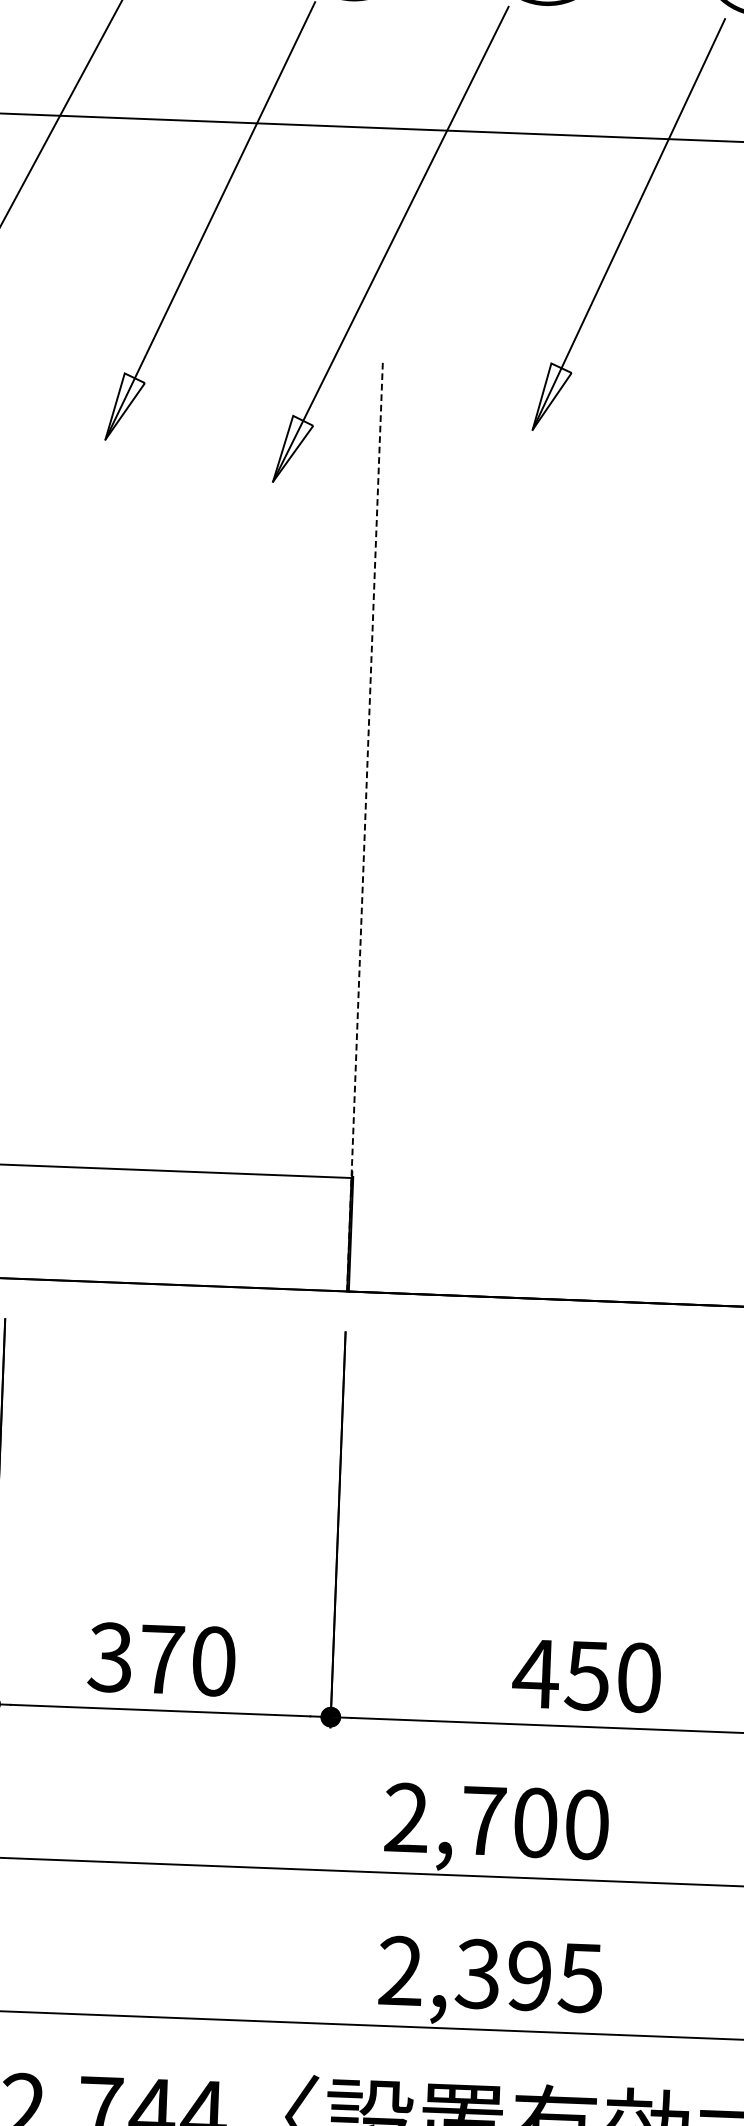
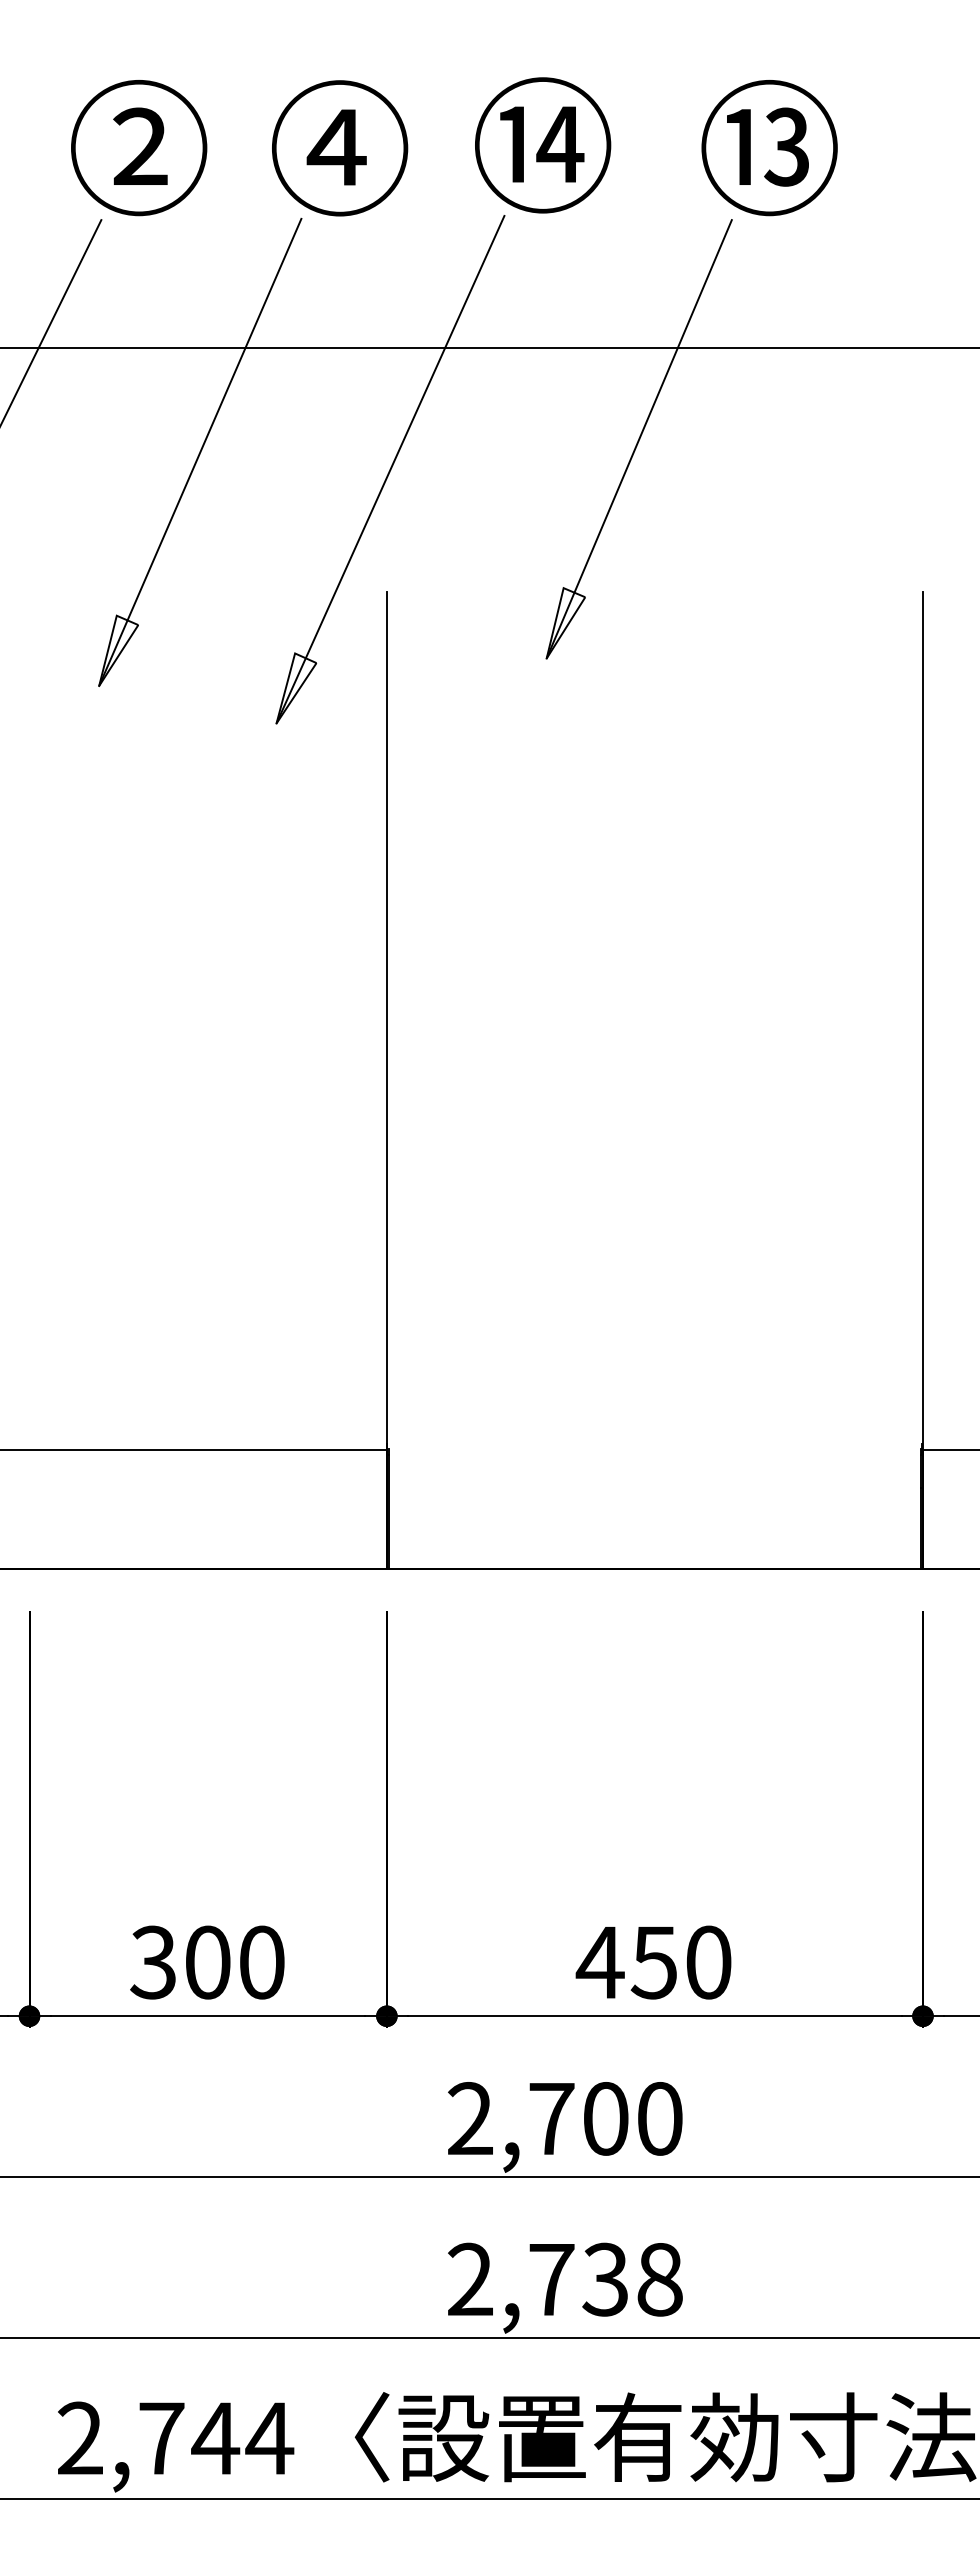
line: (364, 825) -> (386, 1080), dashed -> solid
text: (162, 1659) -> (208, 1962), 370 -> 300
text: (529, 1975) -> (605, 2279), 2,395 -> 2,738

